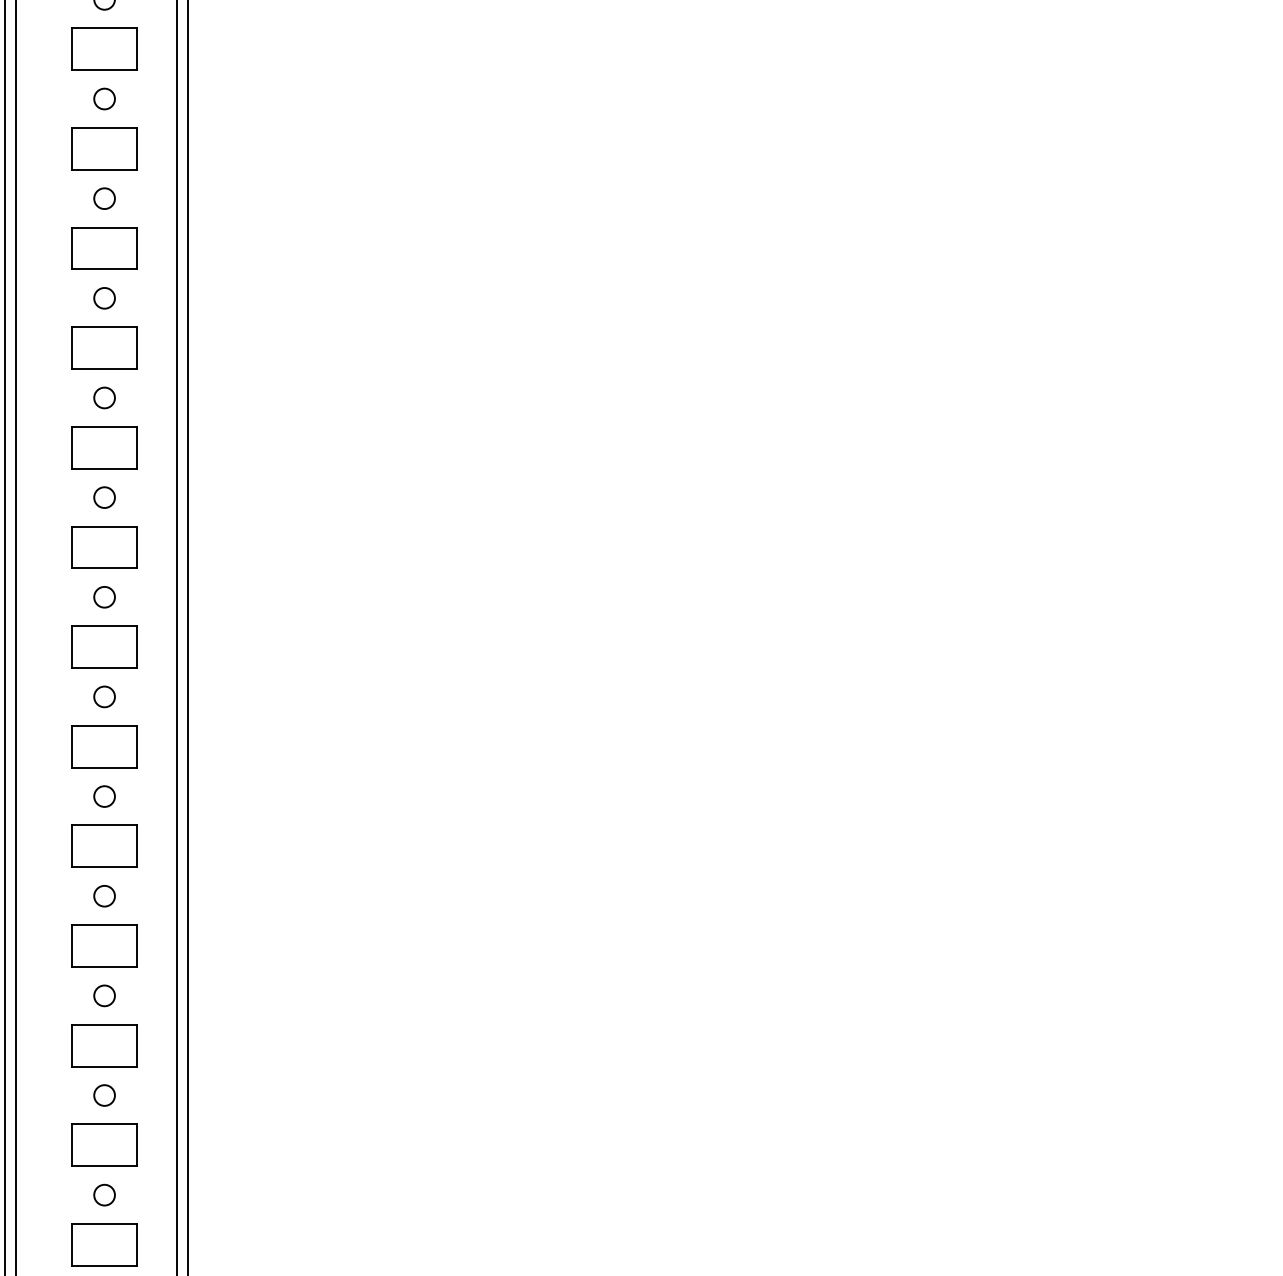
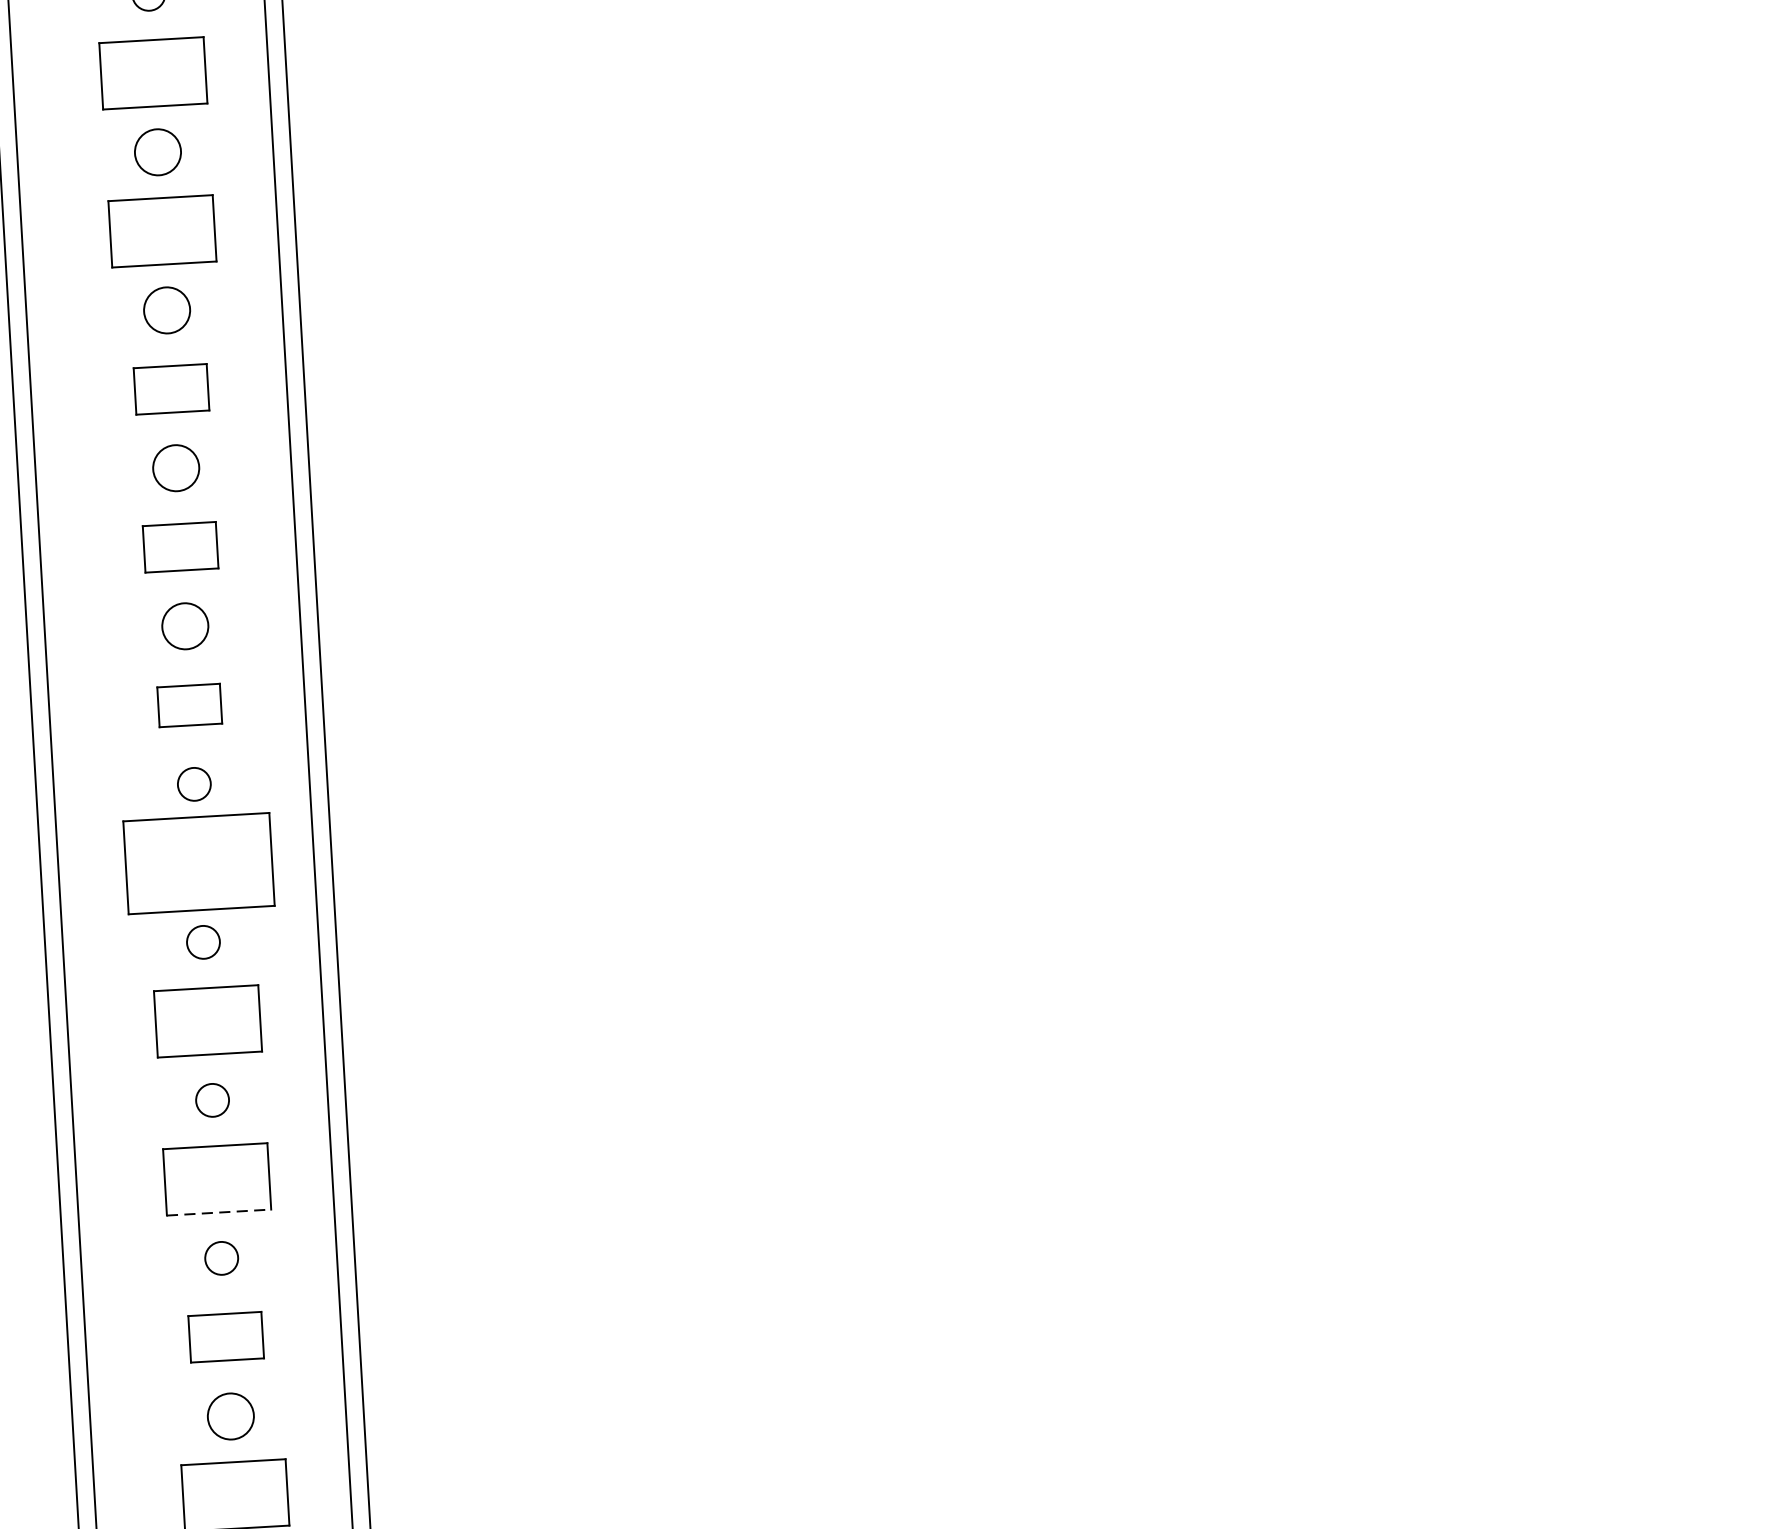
circle: (104, 397) -> (157, 151), size x1.4
circle: (104, 497) -> (166, 310), size x1.4
part: (104, 547) -> (171, 389), size x0.7
circle: (104, 597) -> (176, 468), size x1.4
part: (104, 646) -> (180, 546), size x0.7
circle: (104, 696) -> (185, 625), size x1.4
part: (104, 746) -> (189, 704), size x0.6
part: (104, 845) -> (198, 861), size x1.4
line: (104, 1066) -> (218, 1212), solid -> dashed
part: (104, 1144) -> (226, 1336), size x0.7
circle: (104, 1194) -> (230, 1415), size x1.4

